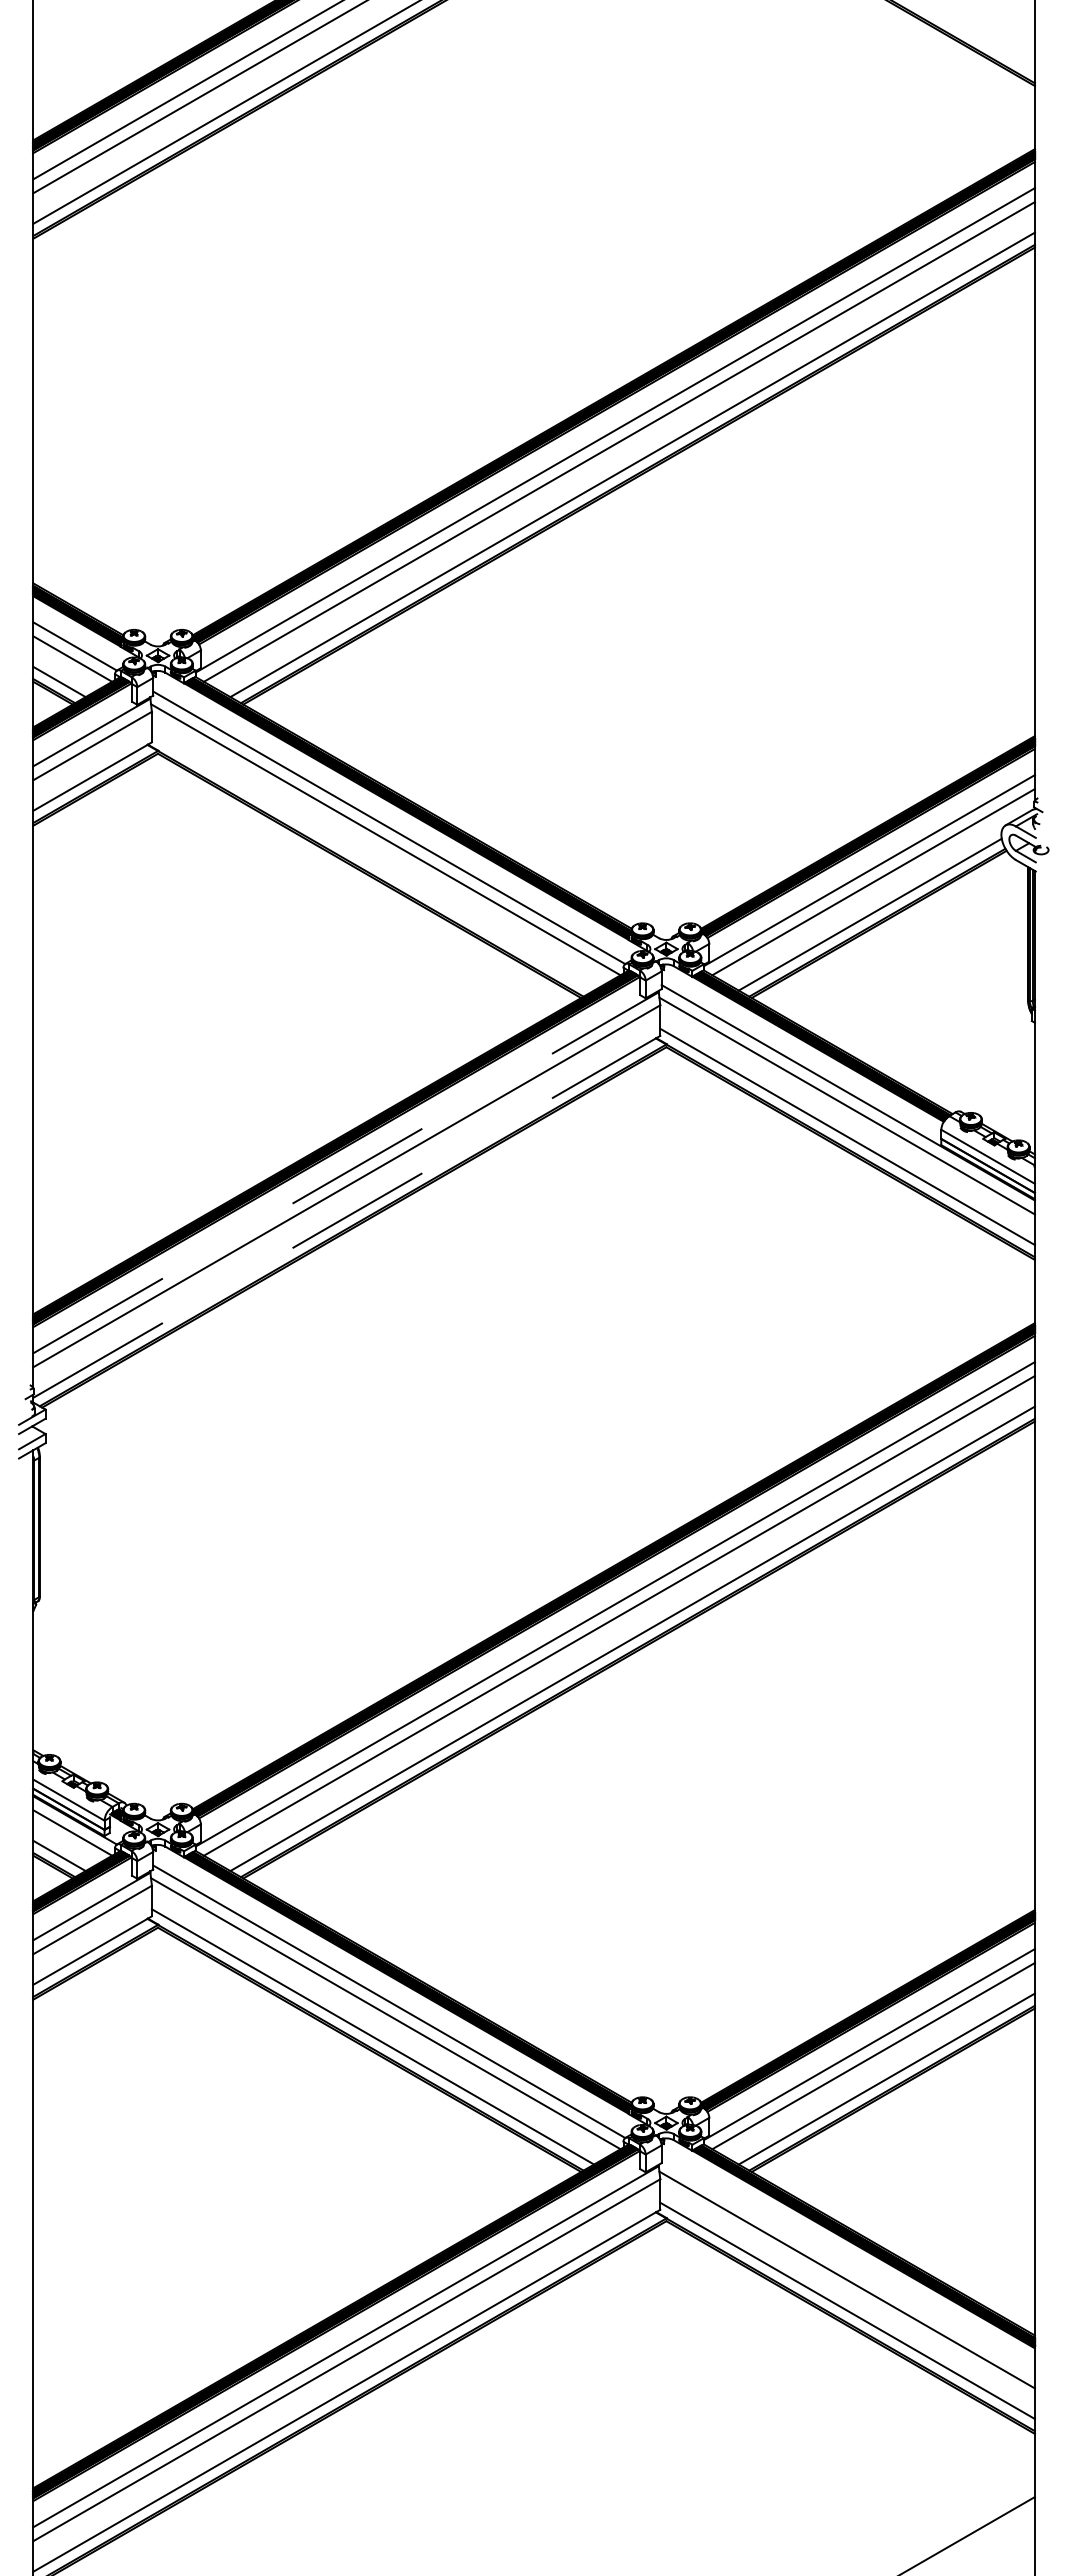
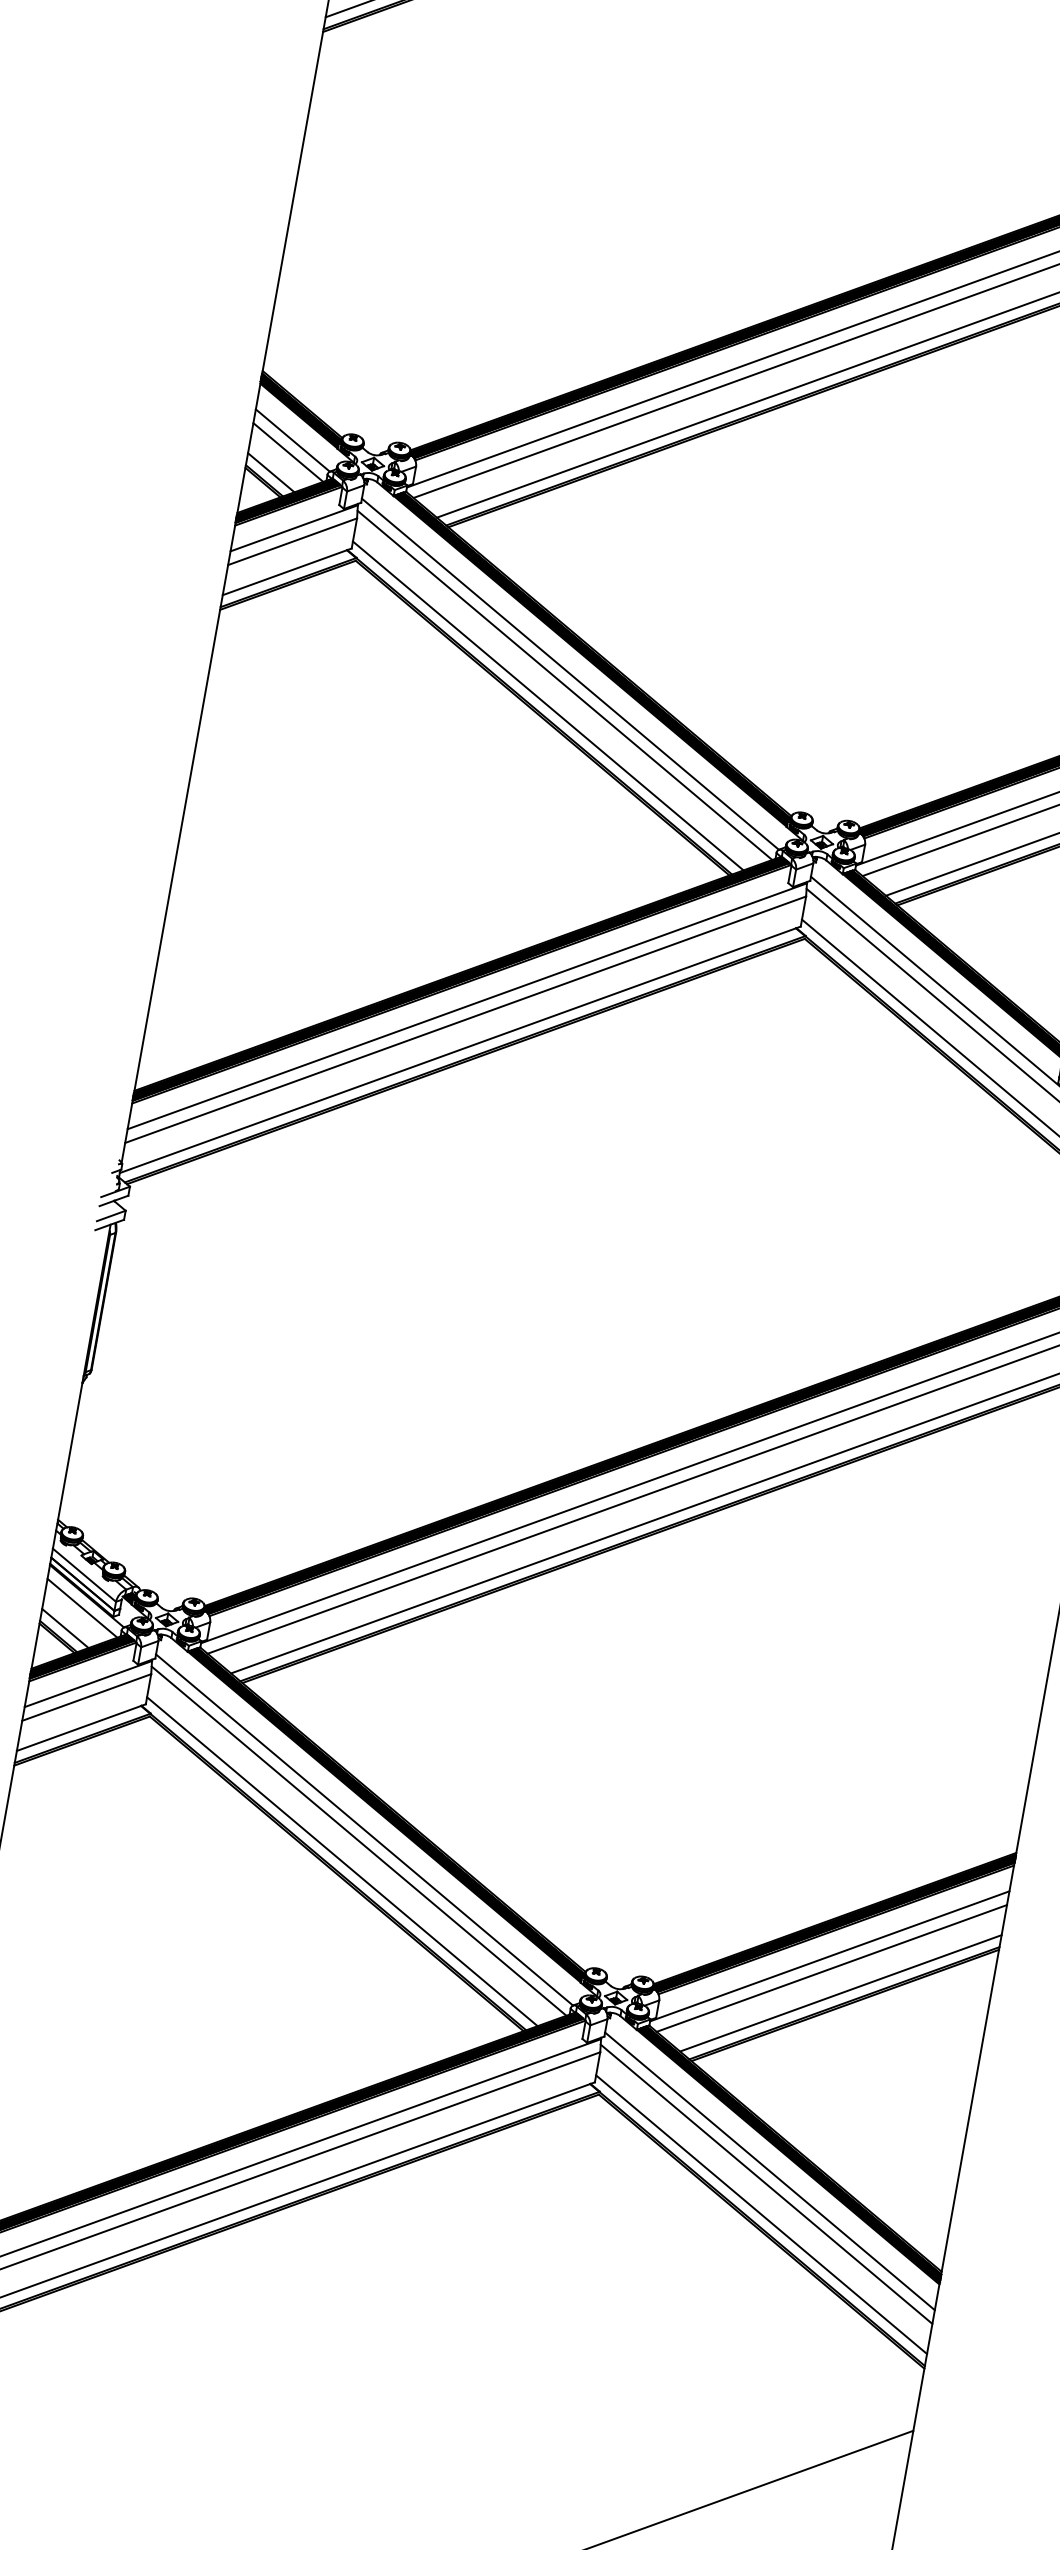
line: (372, 862) -> (547, 705), added
line: (346, 1172) -> (467, 1006), dashed -> solid
line: (344, 1218) -> (457, 1051), dashed -> solid
line: (847, 2266) -> (769, 2170), added

